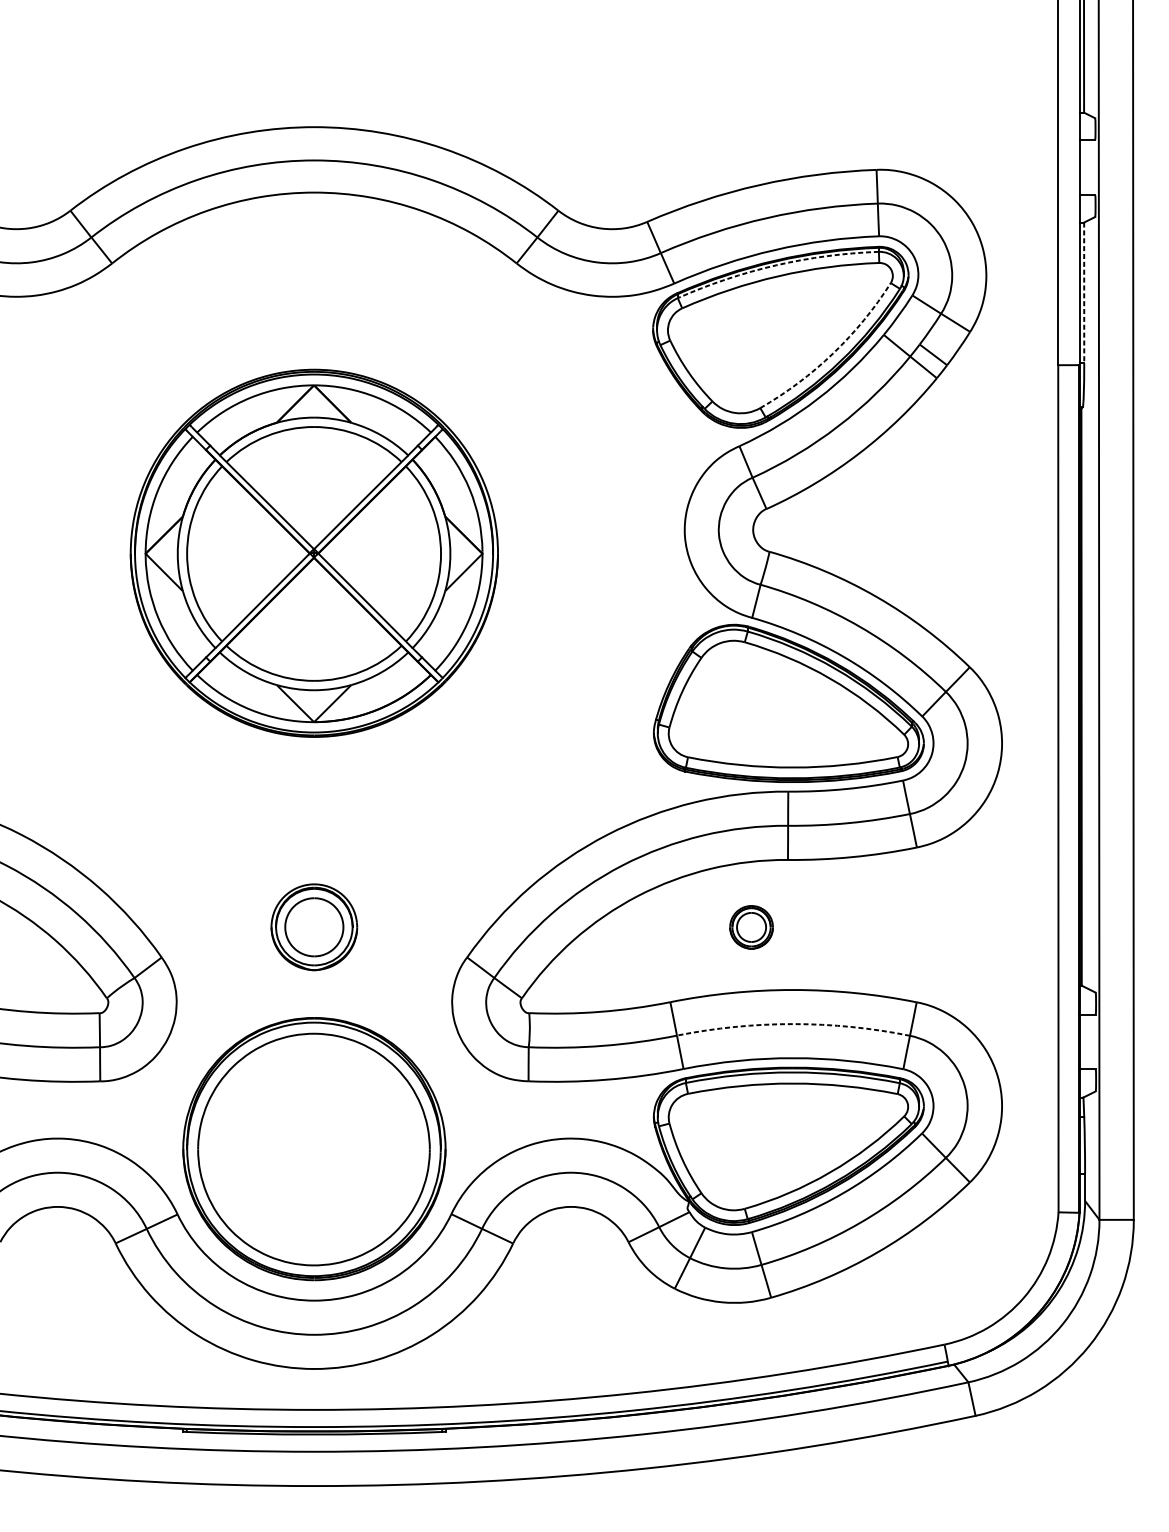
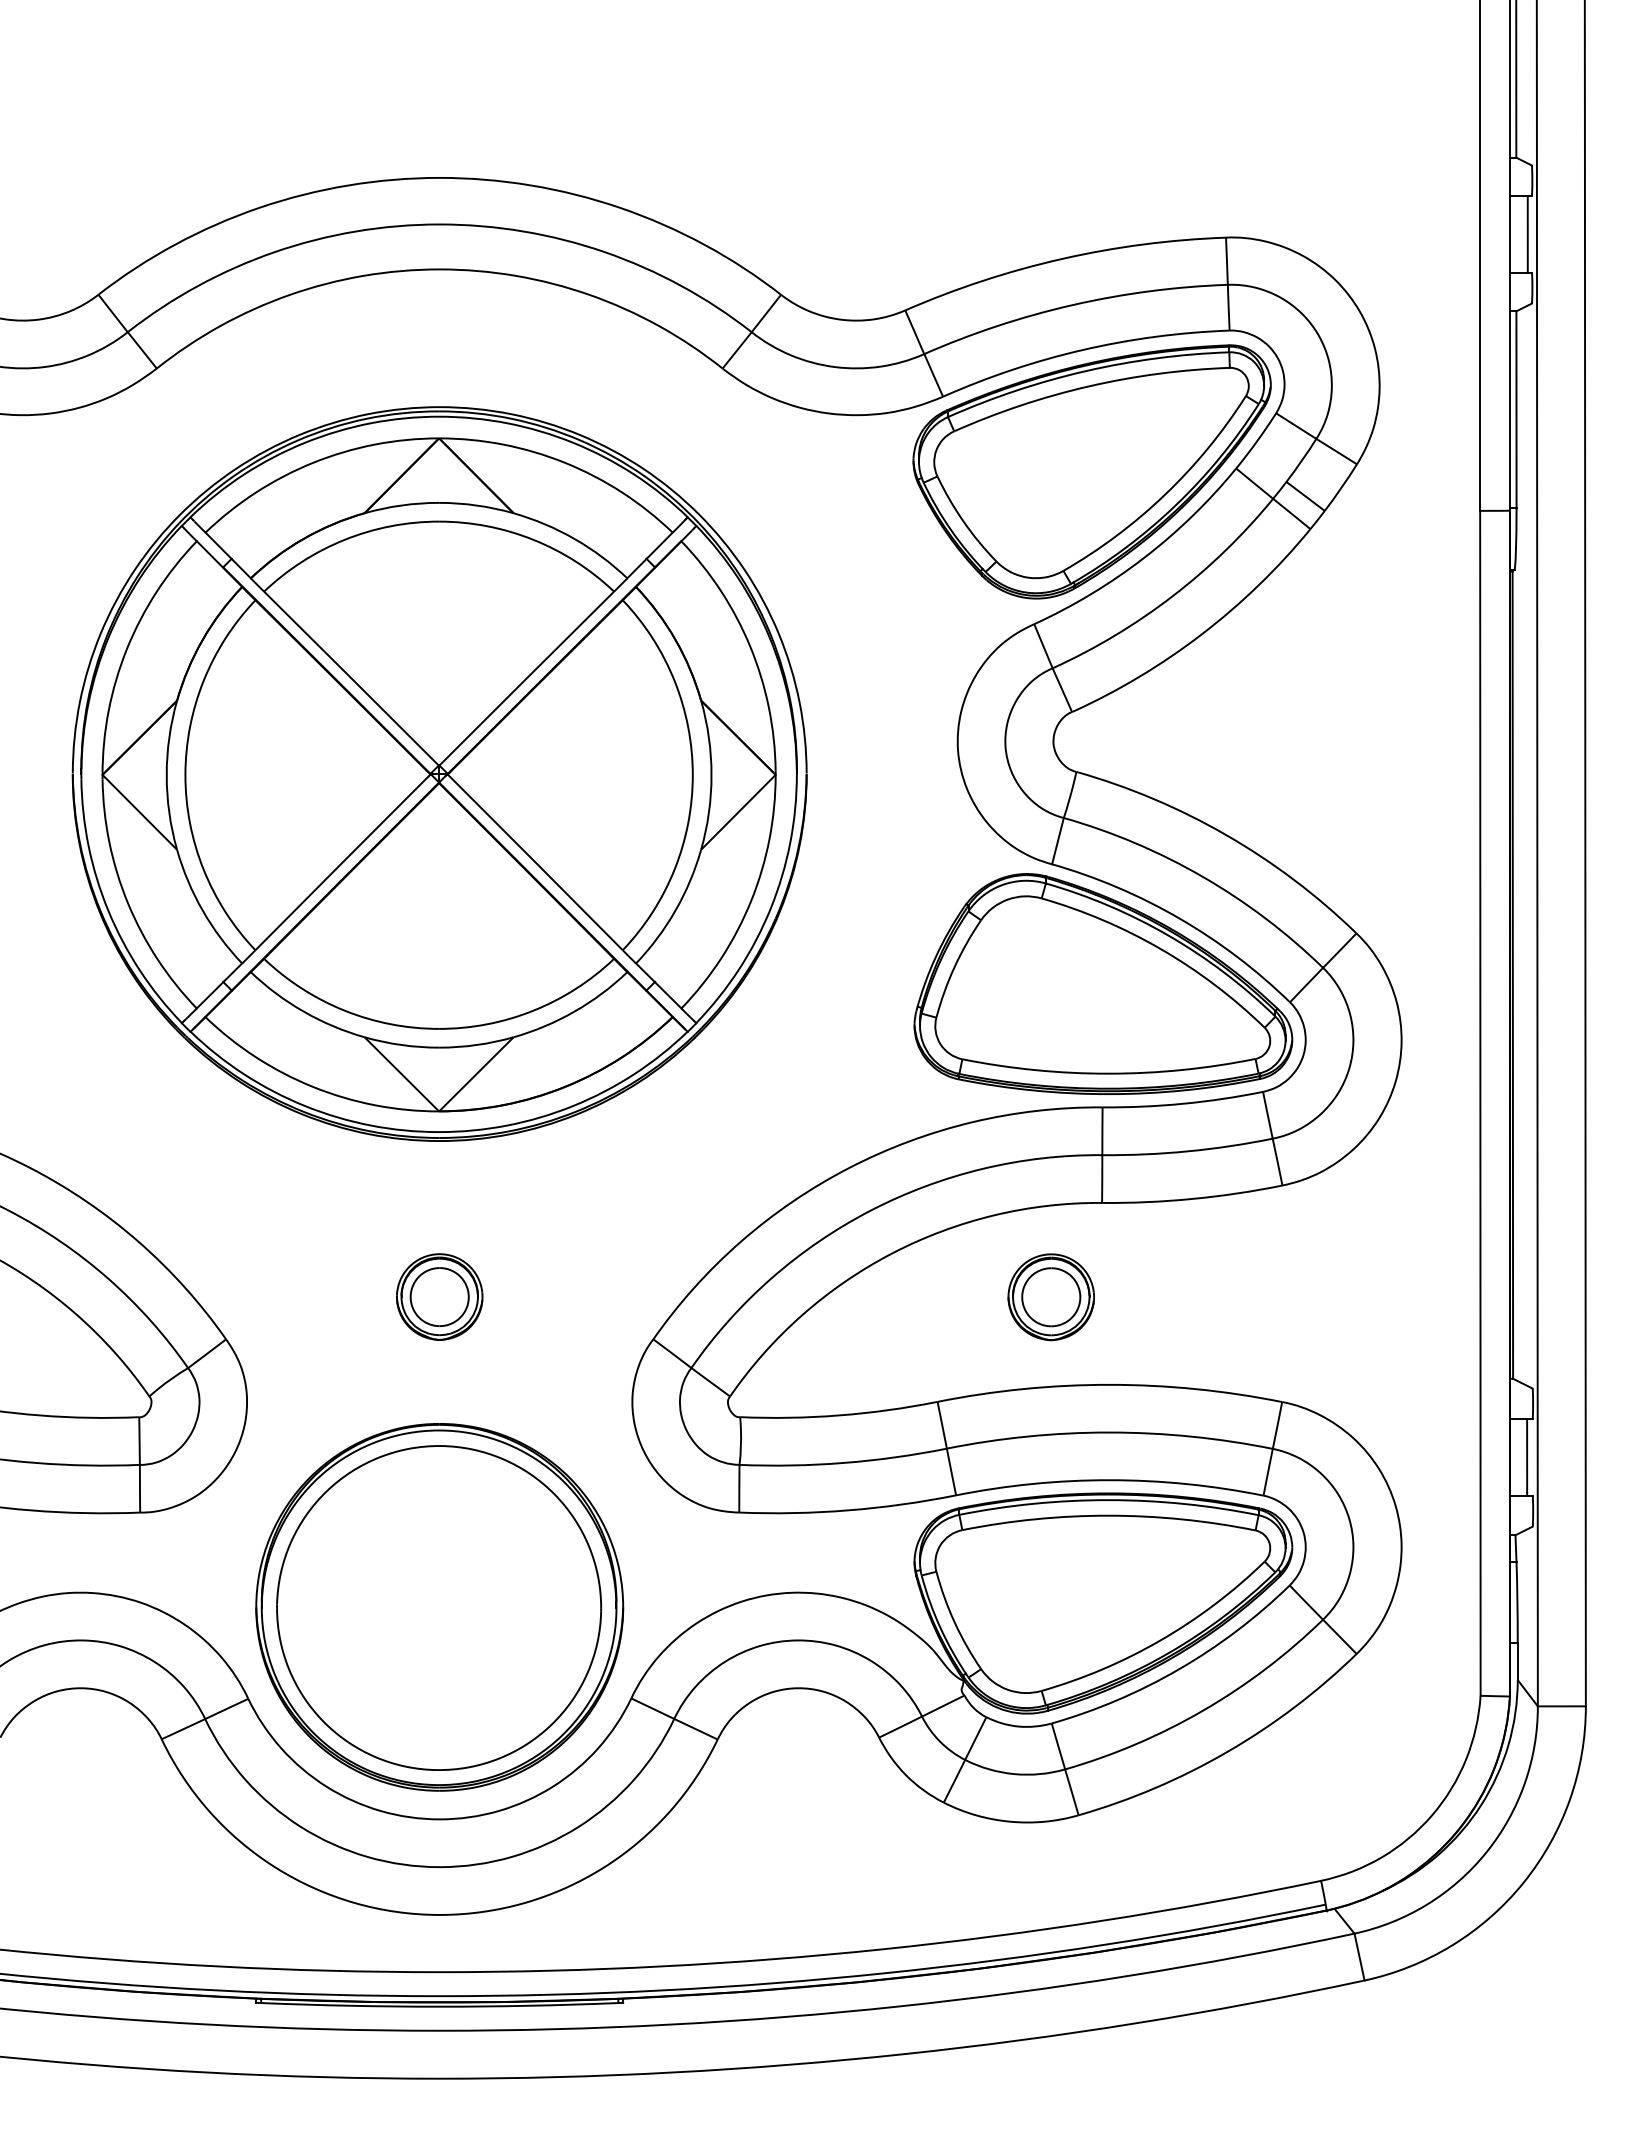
line: (1092, 167) -> (1527, 234), added
arc: (776, 265) -> (1085, 371), dashed -> solid
line: (1084, 292) -> (1516, 409), dashed -> solid
arc: (833, 353) -> (1165, 494), dashed -> solid
part: (314, 552) -> (439, 773), size x1.43
part: (314, 926) -> (439, 1296), size x0.71
part: (751, 927) -> (1050, 1297), size x1.43
arc: (793, 1024) -> (1109, 1432), dashed -> solid
line: (1092, 1041) -> (1527, 1457), added

